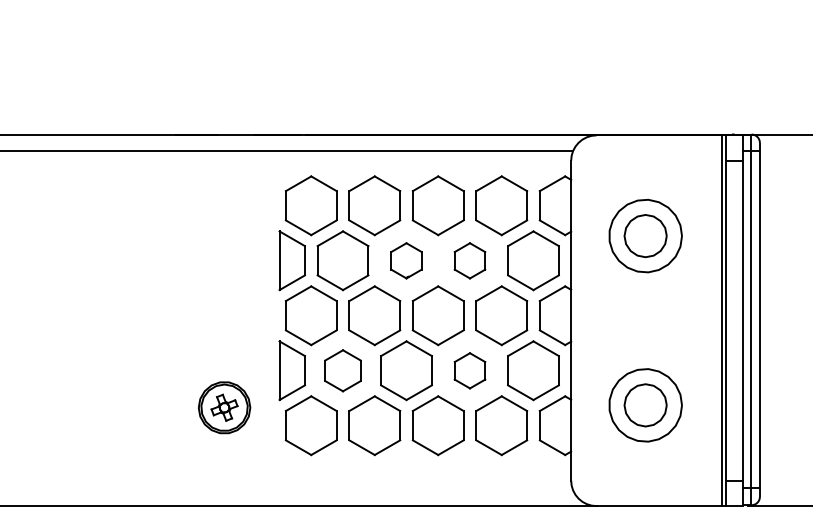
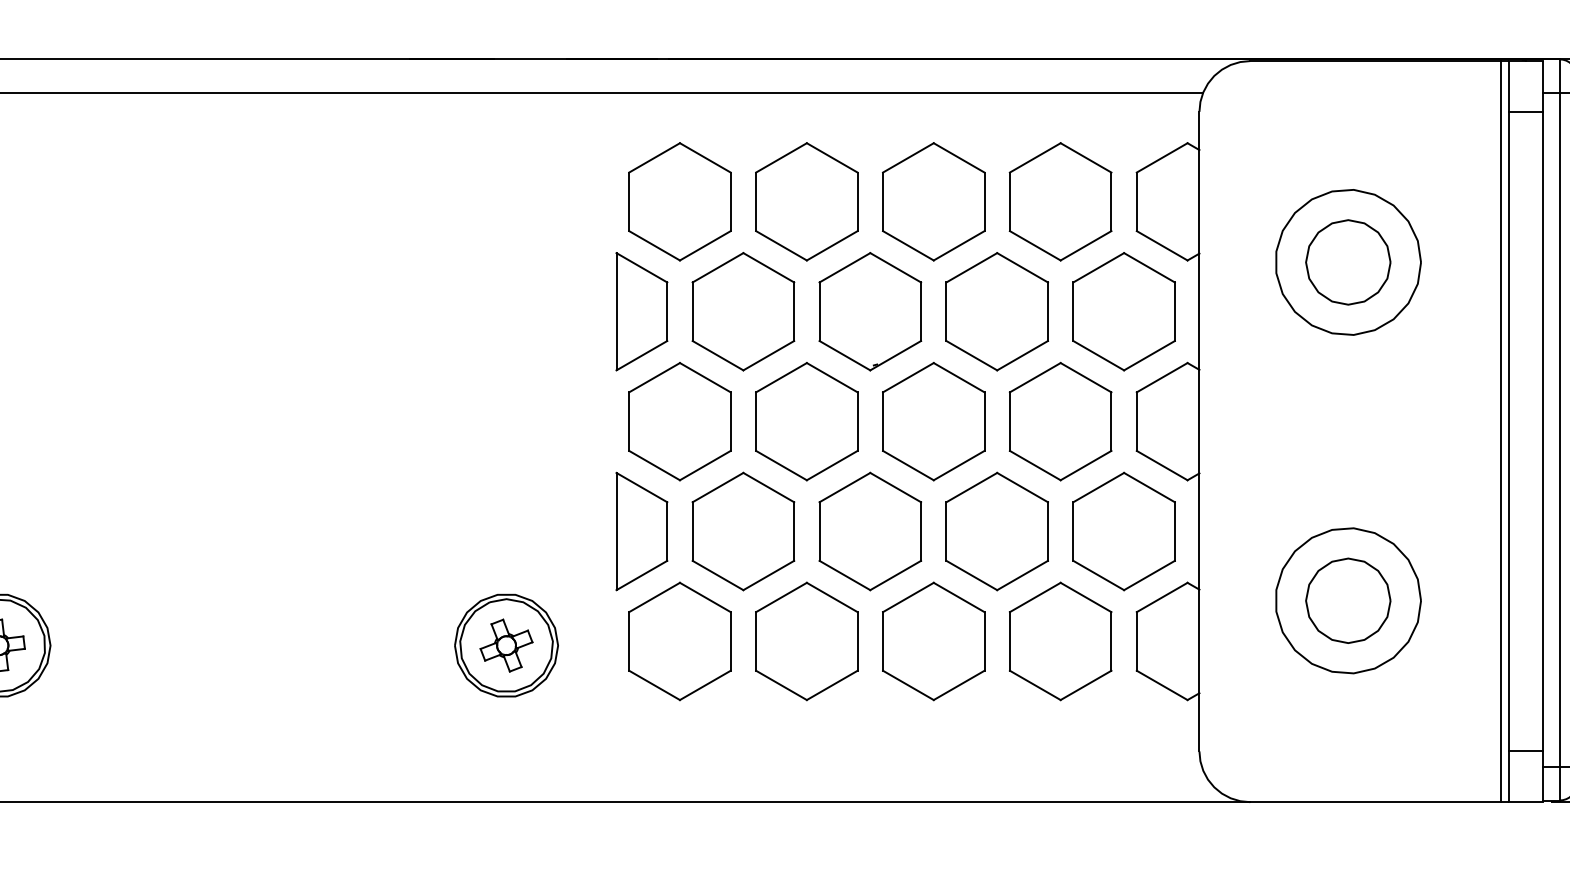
part: (406, 260) -> (870, 311), size x1.67
part: (469, 260) -> (996, 311), size x1.67
part: (342, 370) -> (742, 531), size x1.43
part: (469, 370) -> (996, 531), size x1.67
part: (224, 407) -> (506, 645), moved

